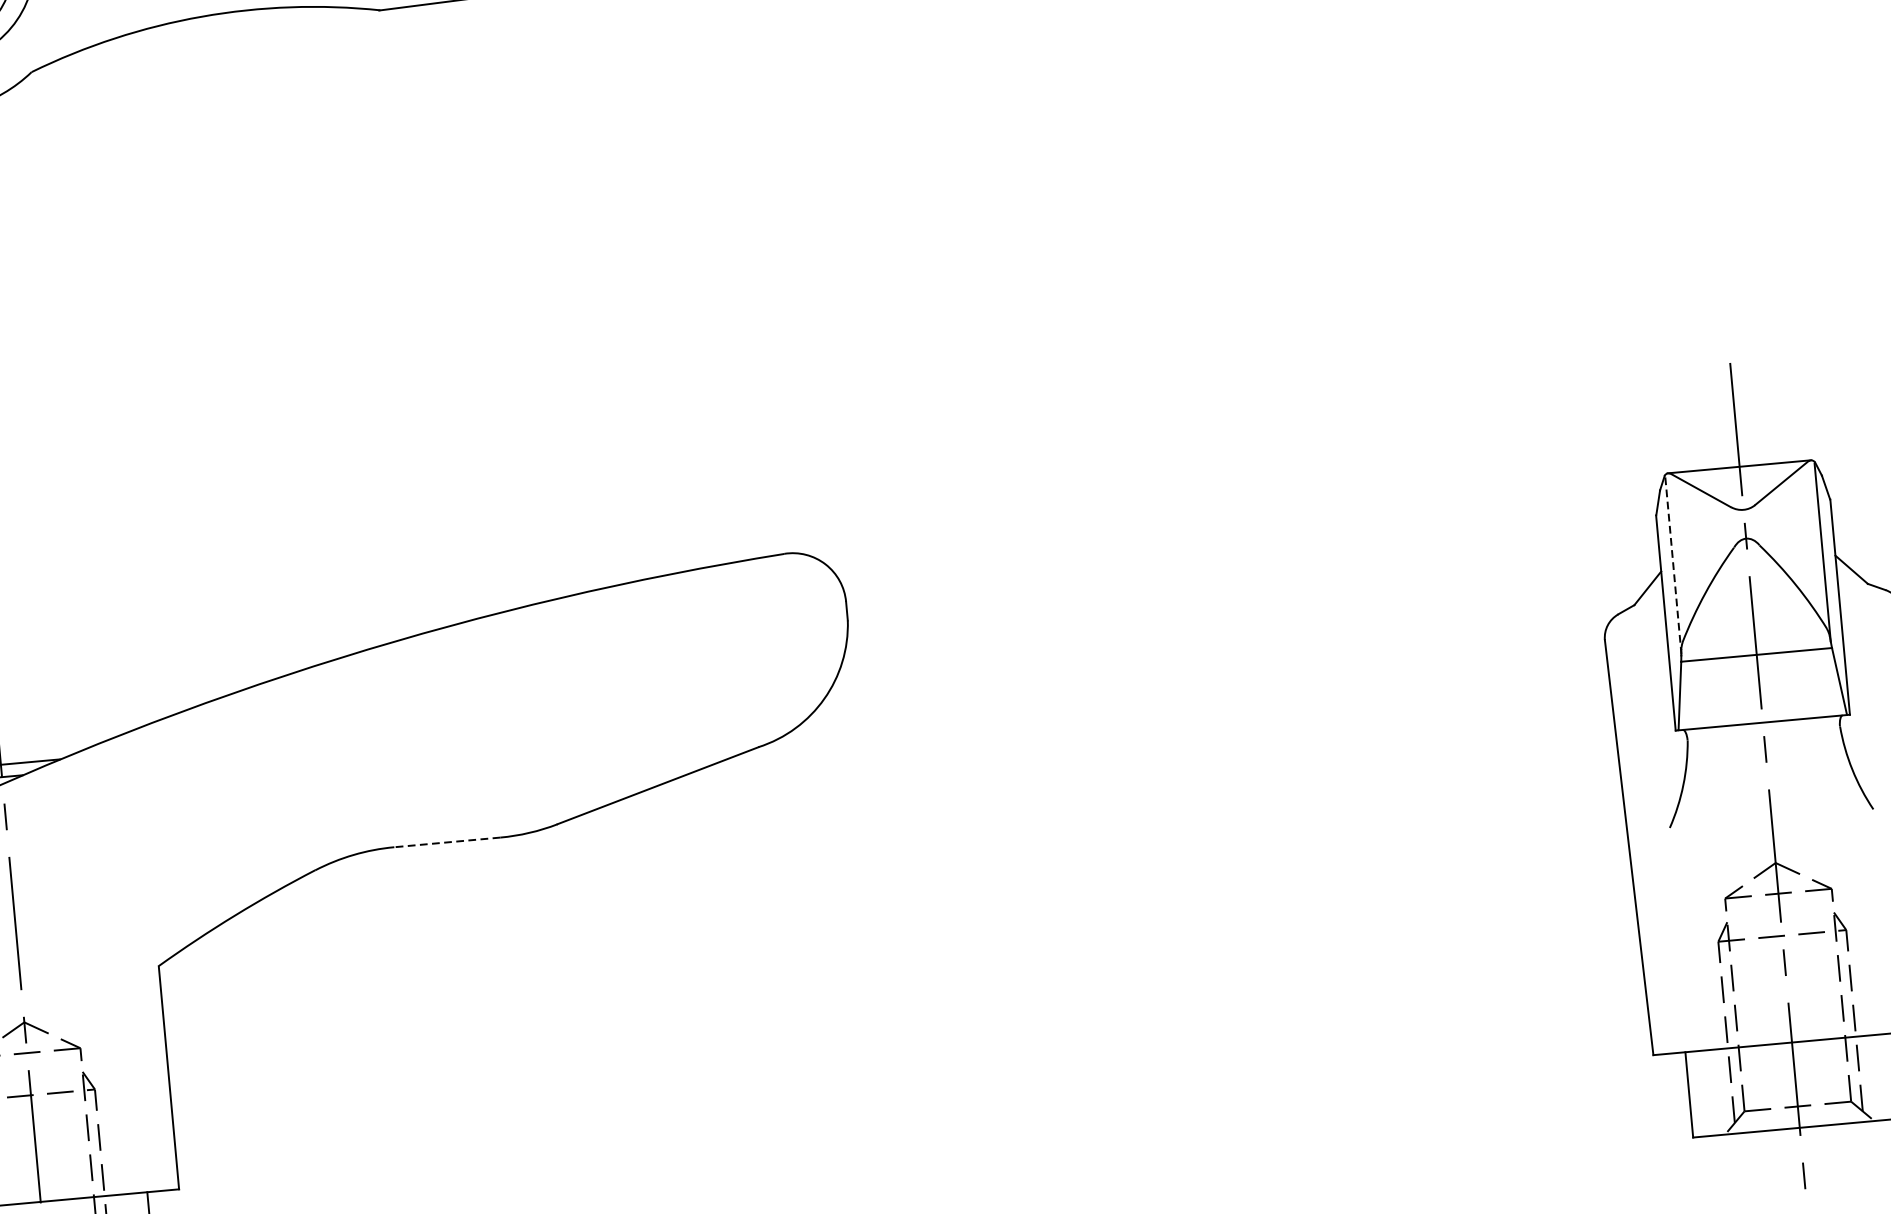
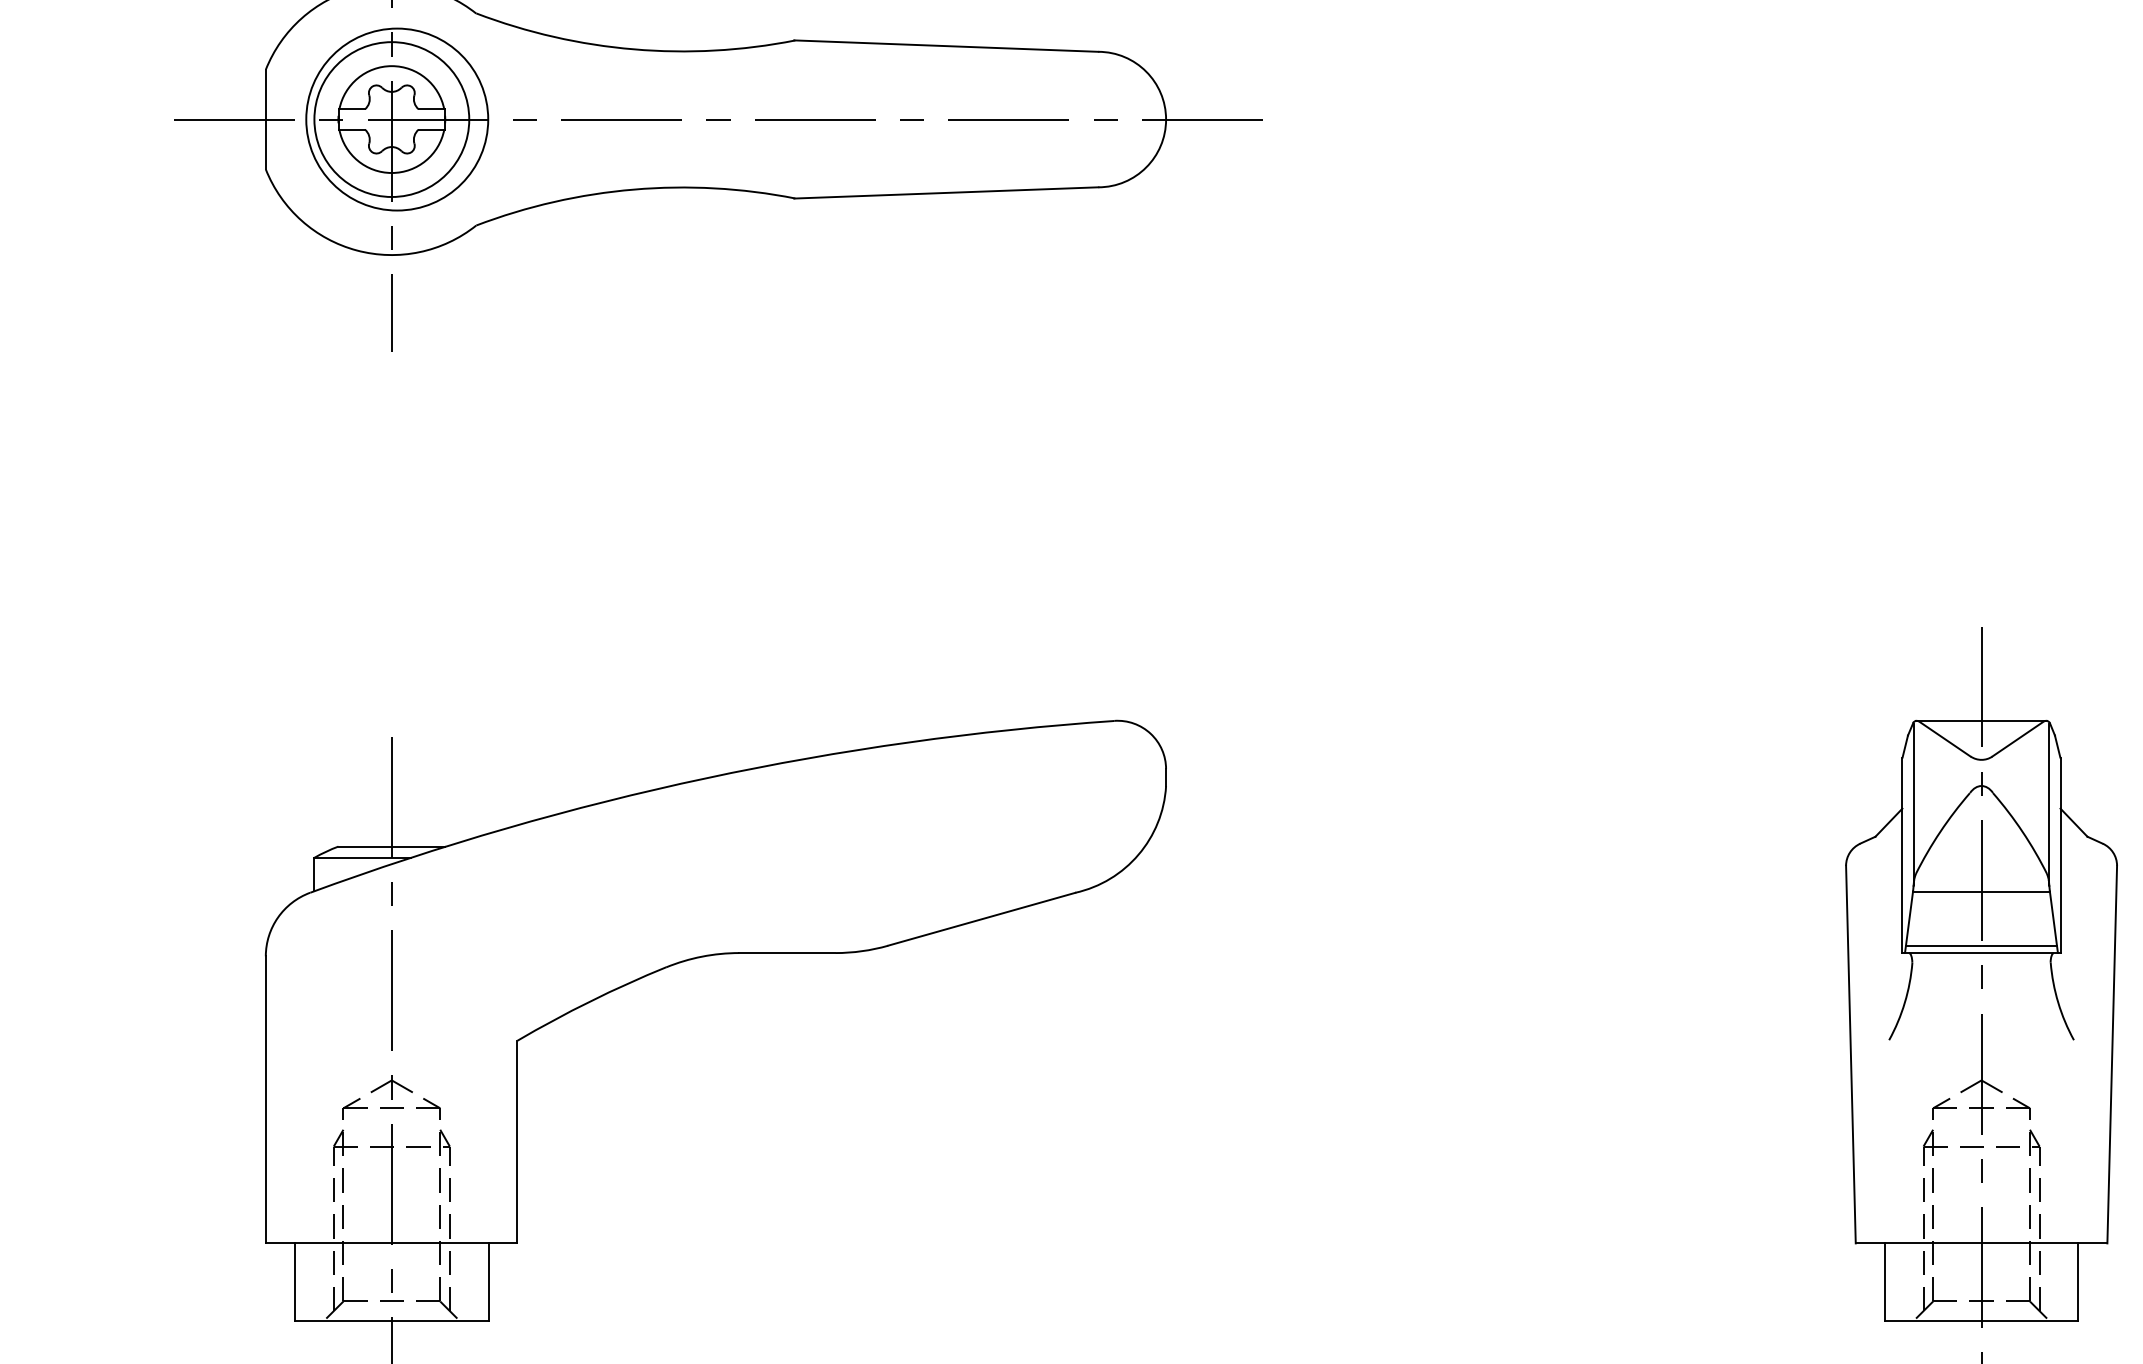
line: (1673, 565) -> (1913, 804), dashed -> solid
line: (1762, 715) -> (1981, 946), added
line: (446, 842) -> (786, 953), dashed -> solid

